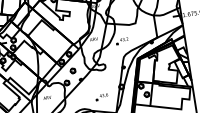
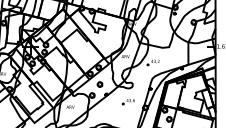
part: (102, 97) -> (128, 102), moved

